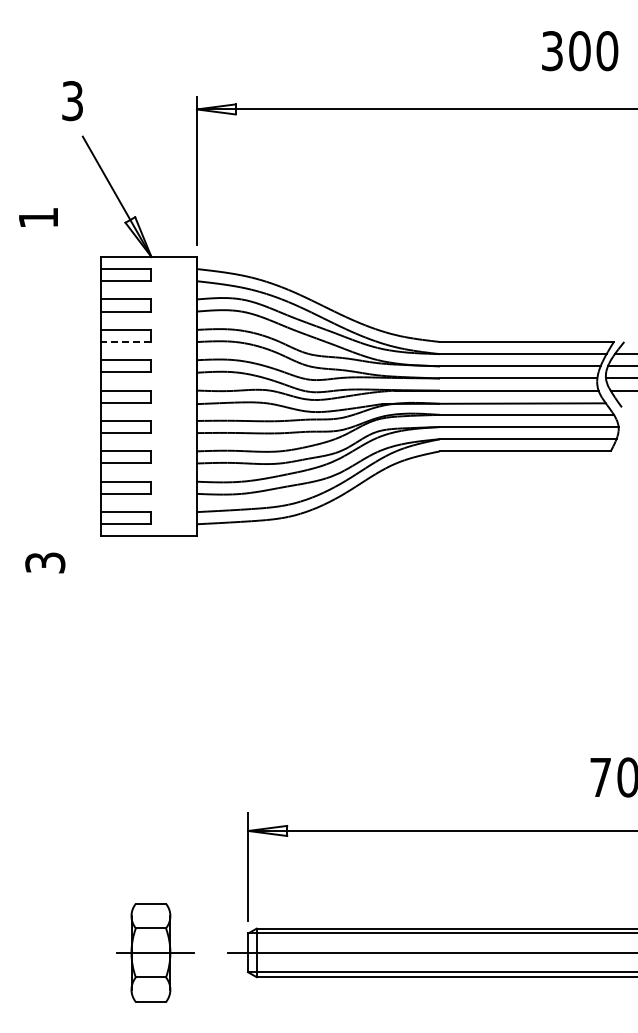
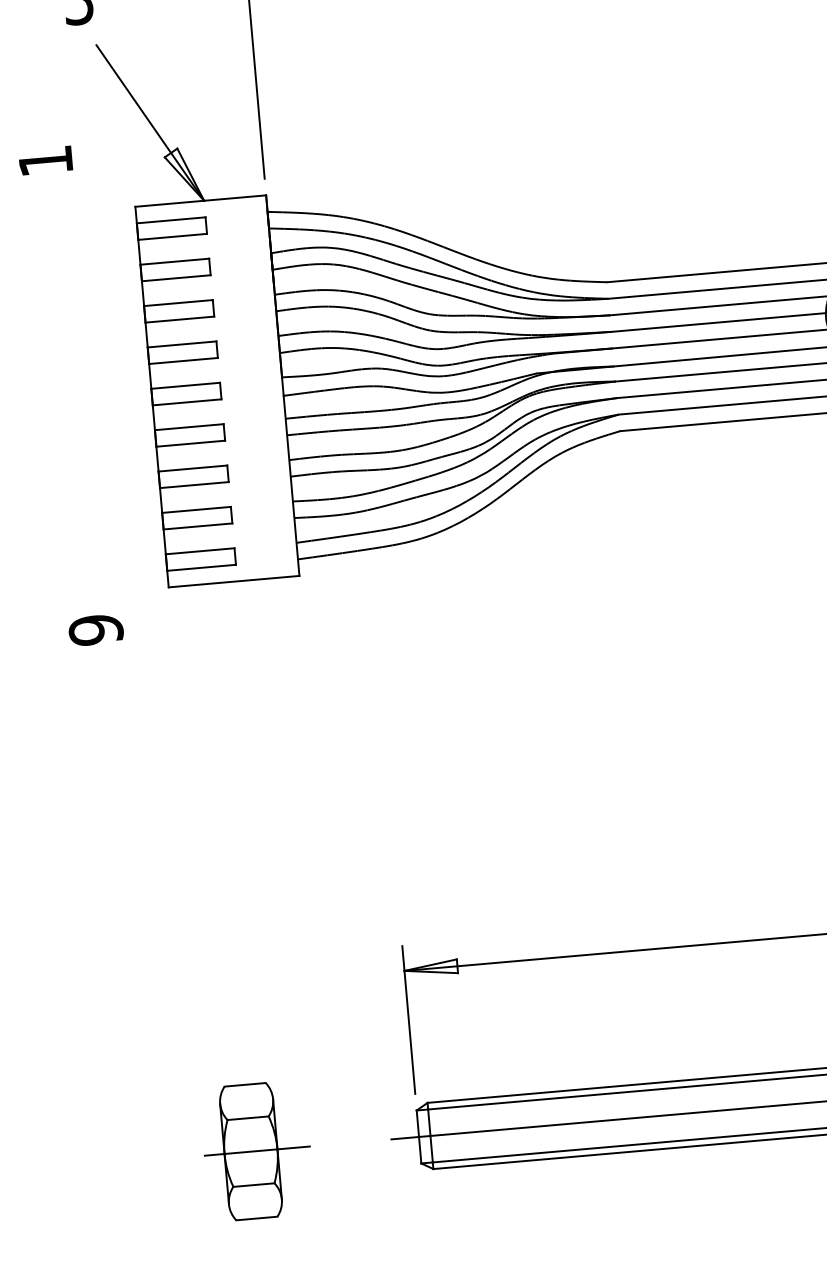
line: (125, 341) -> (178, 319), dashed -> solid
text: (45, 562) -> (96, 629), 3 -> 9
part: (155, 952) -> (257, 1150), moved

